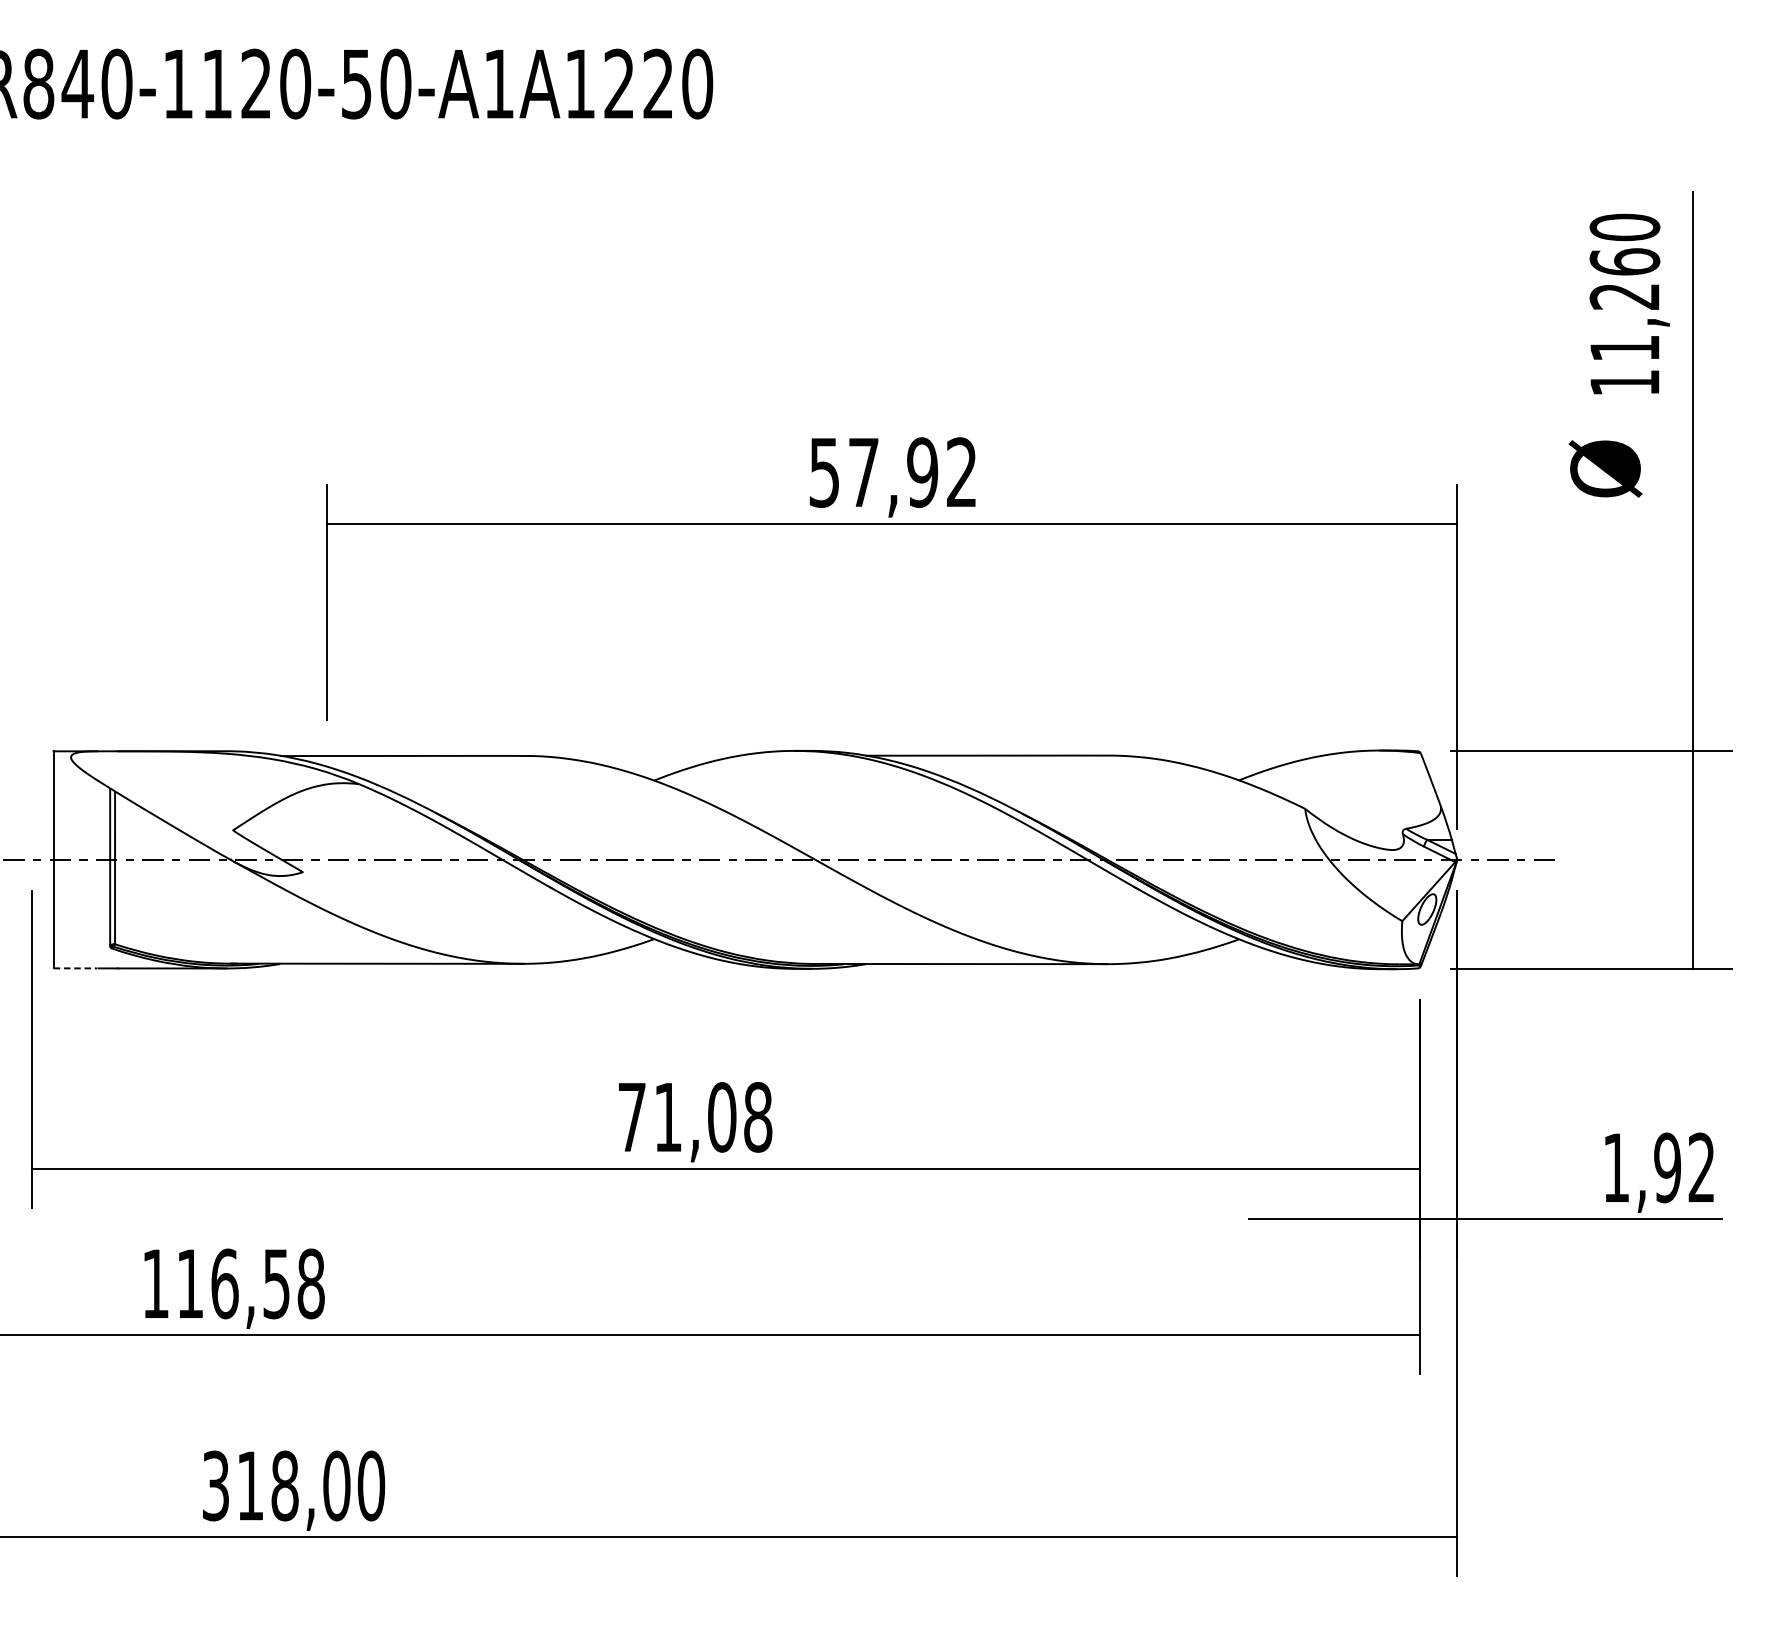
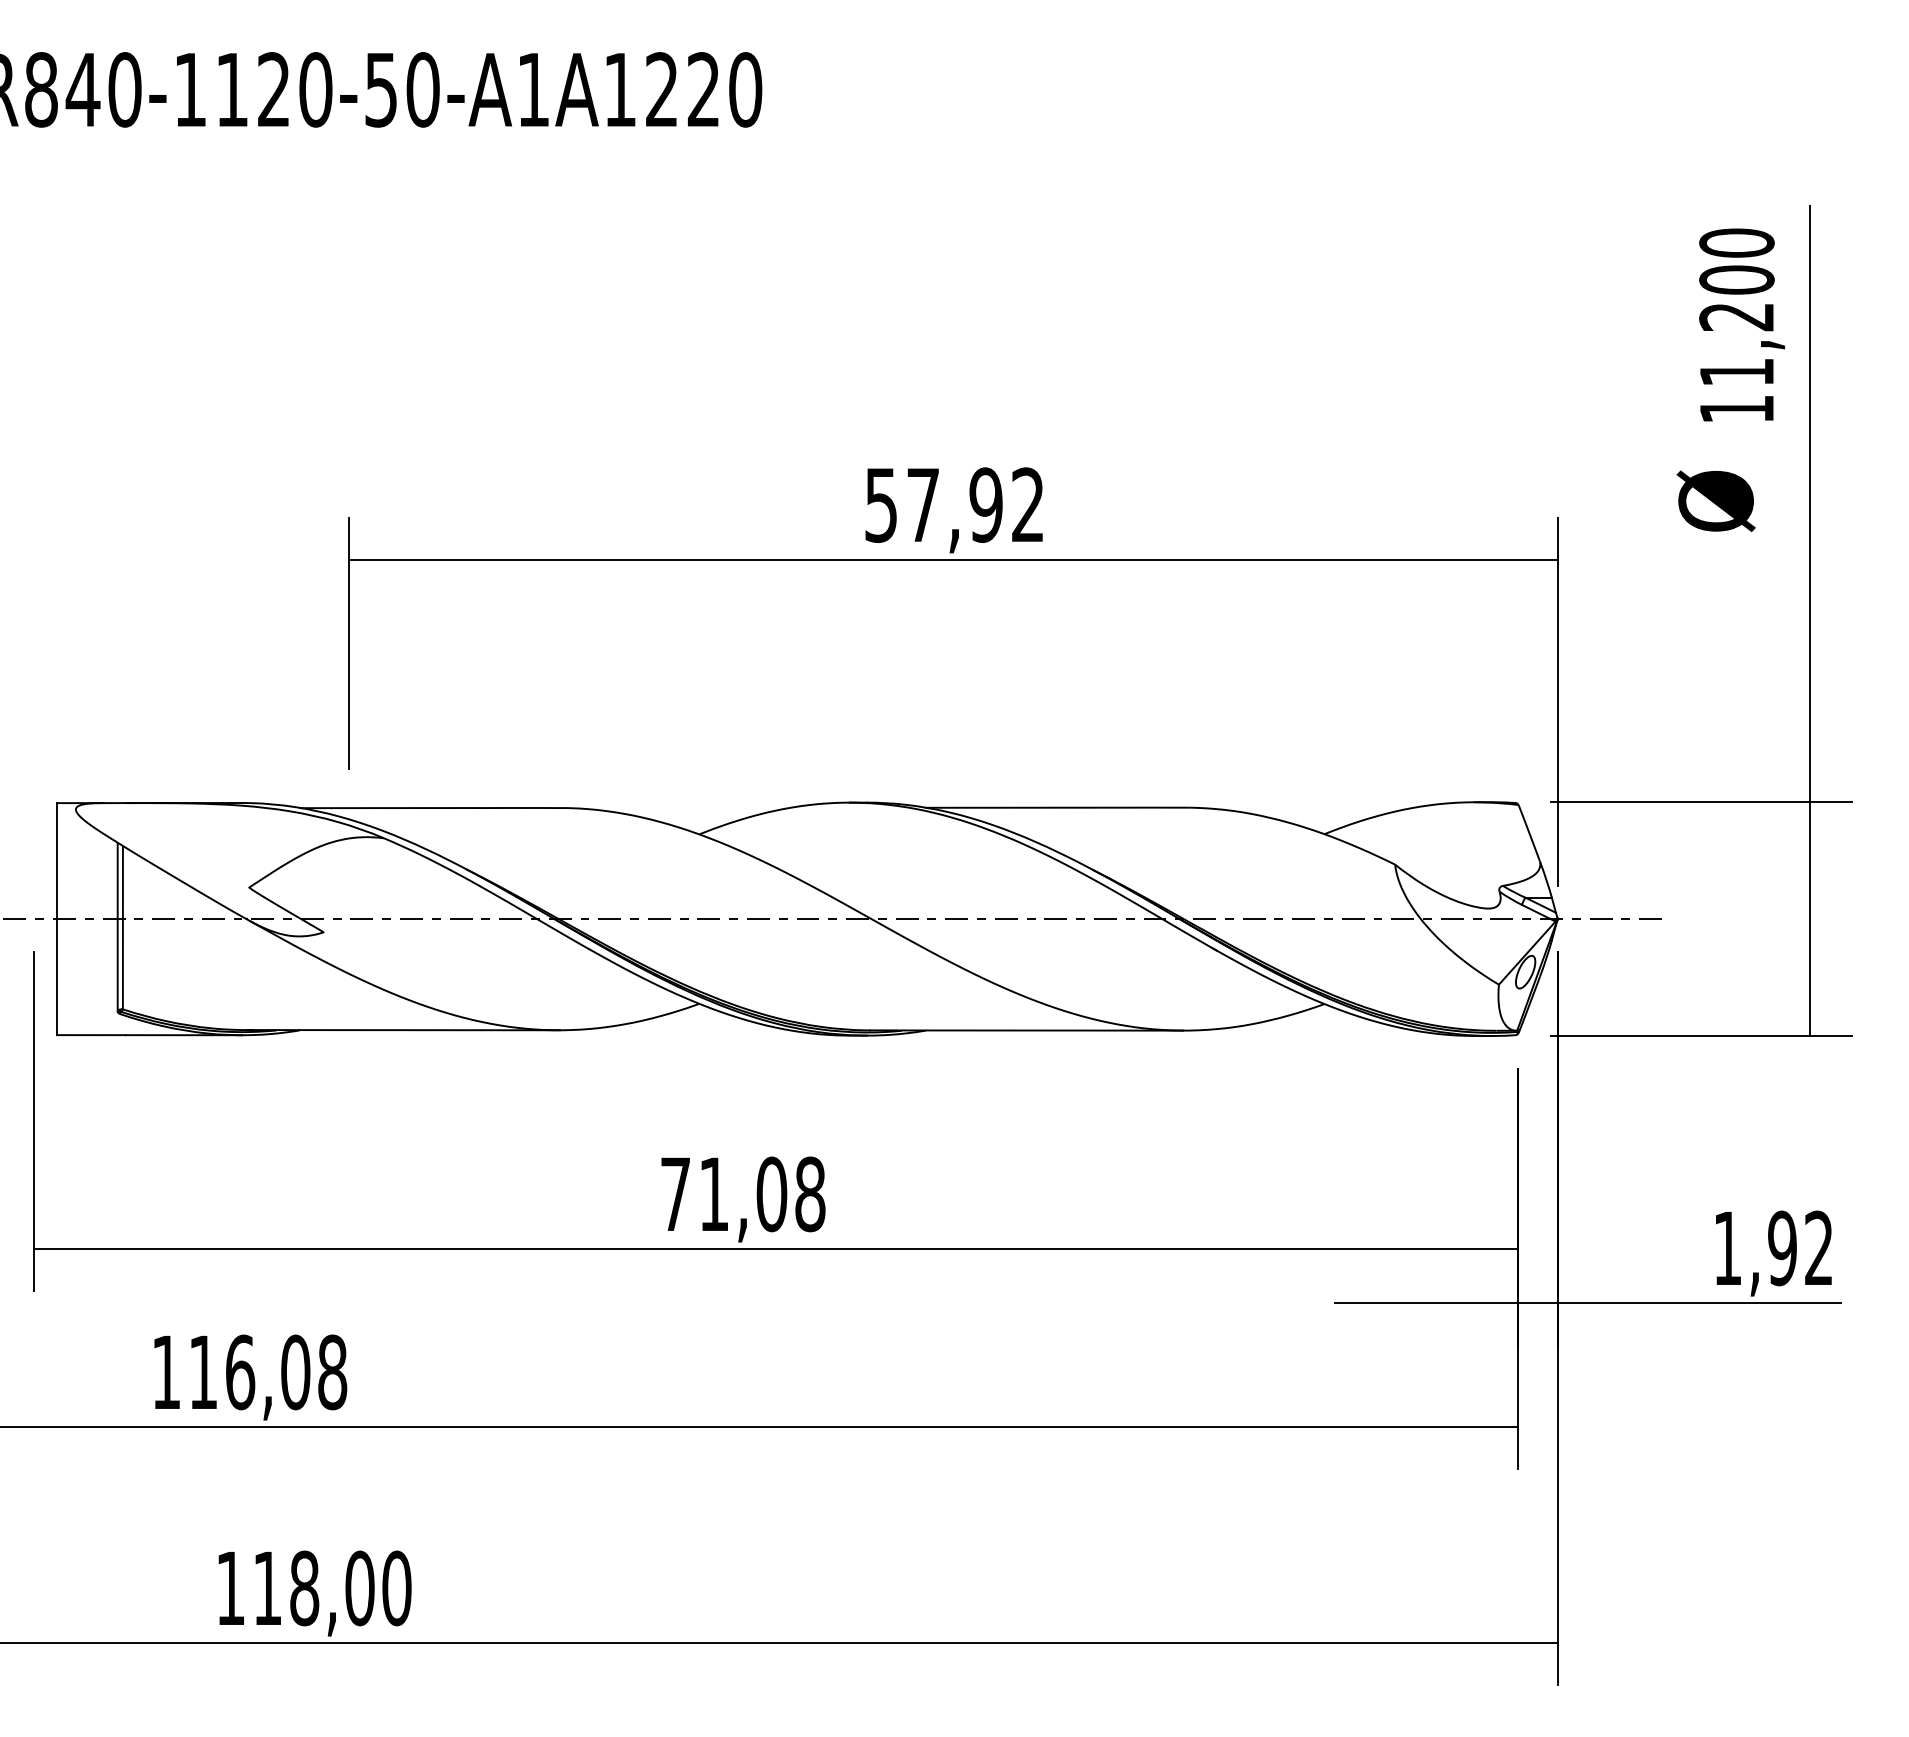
text: (1624, 261) -> (1736, 279), 11,260 -> 11,200
line: (75, 968) -> (80, 1035), dashed -> solid
text: (276, 1283) -> (295, 1372), 116,58 -> 116,08
text: (215, 1486) -> (230, 1588), 318,00 -> 118,00

